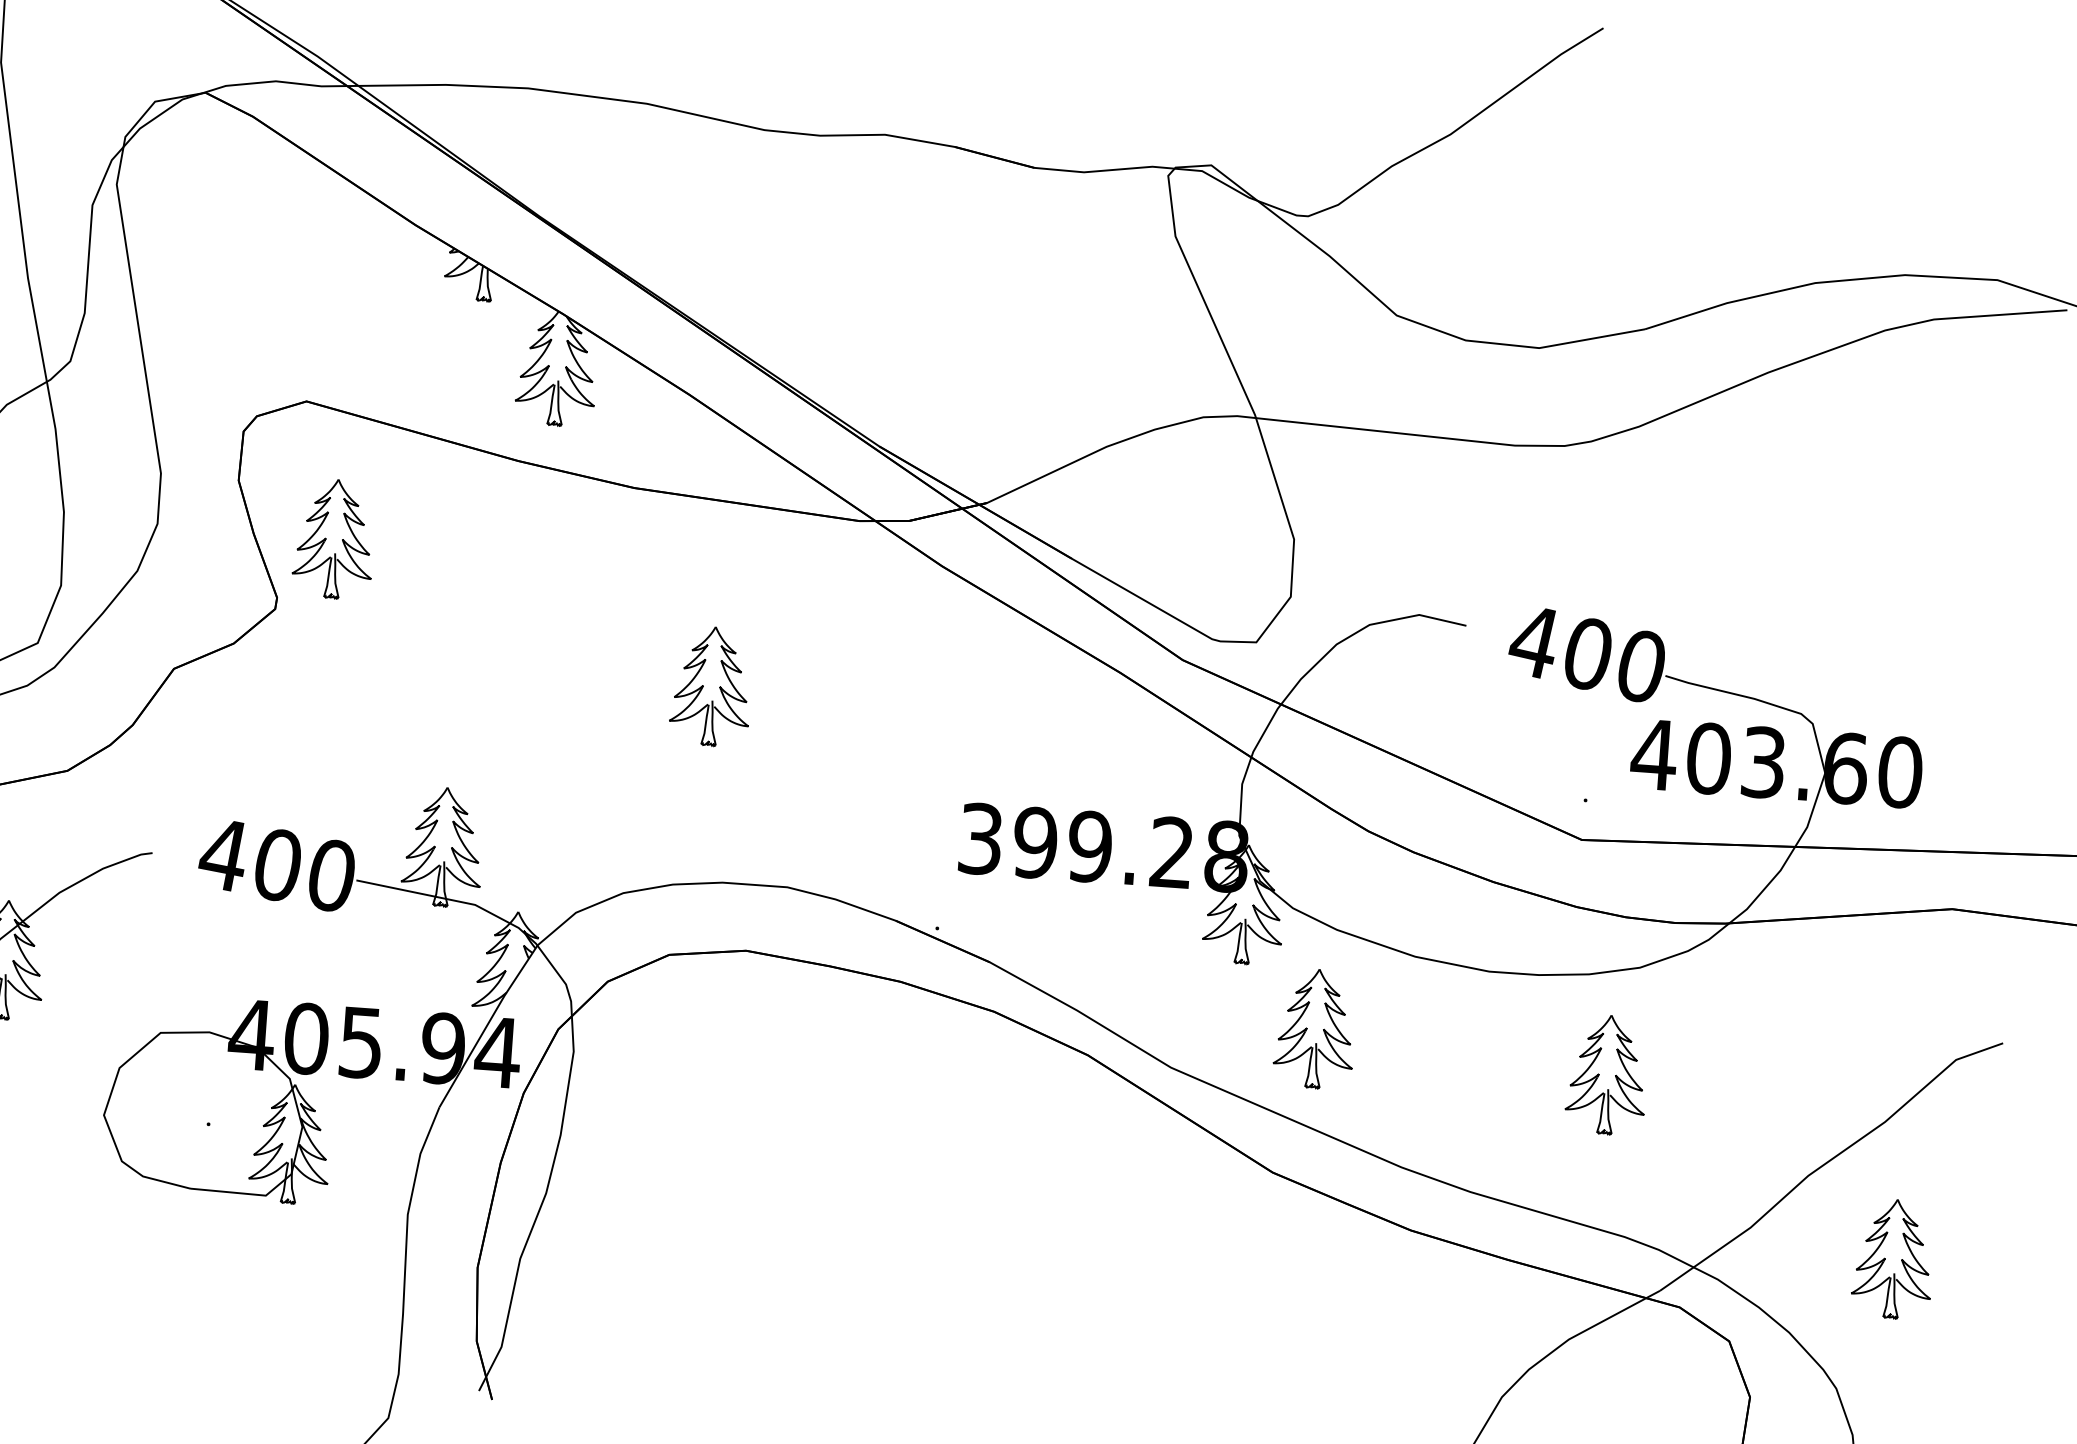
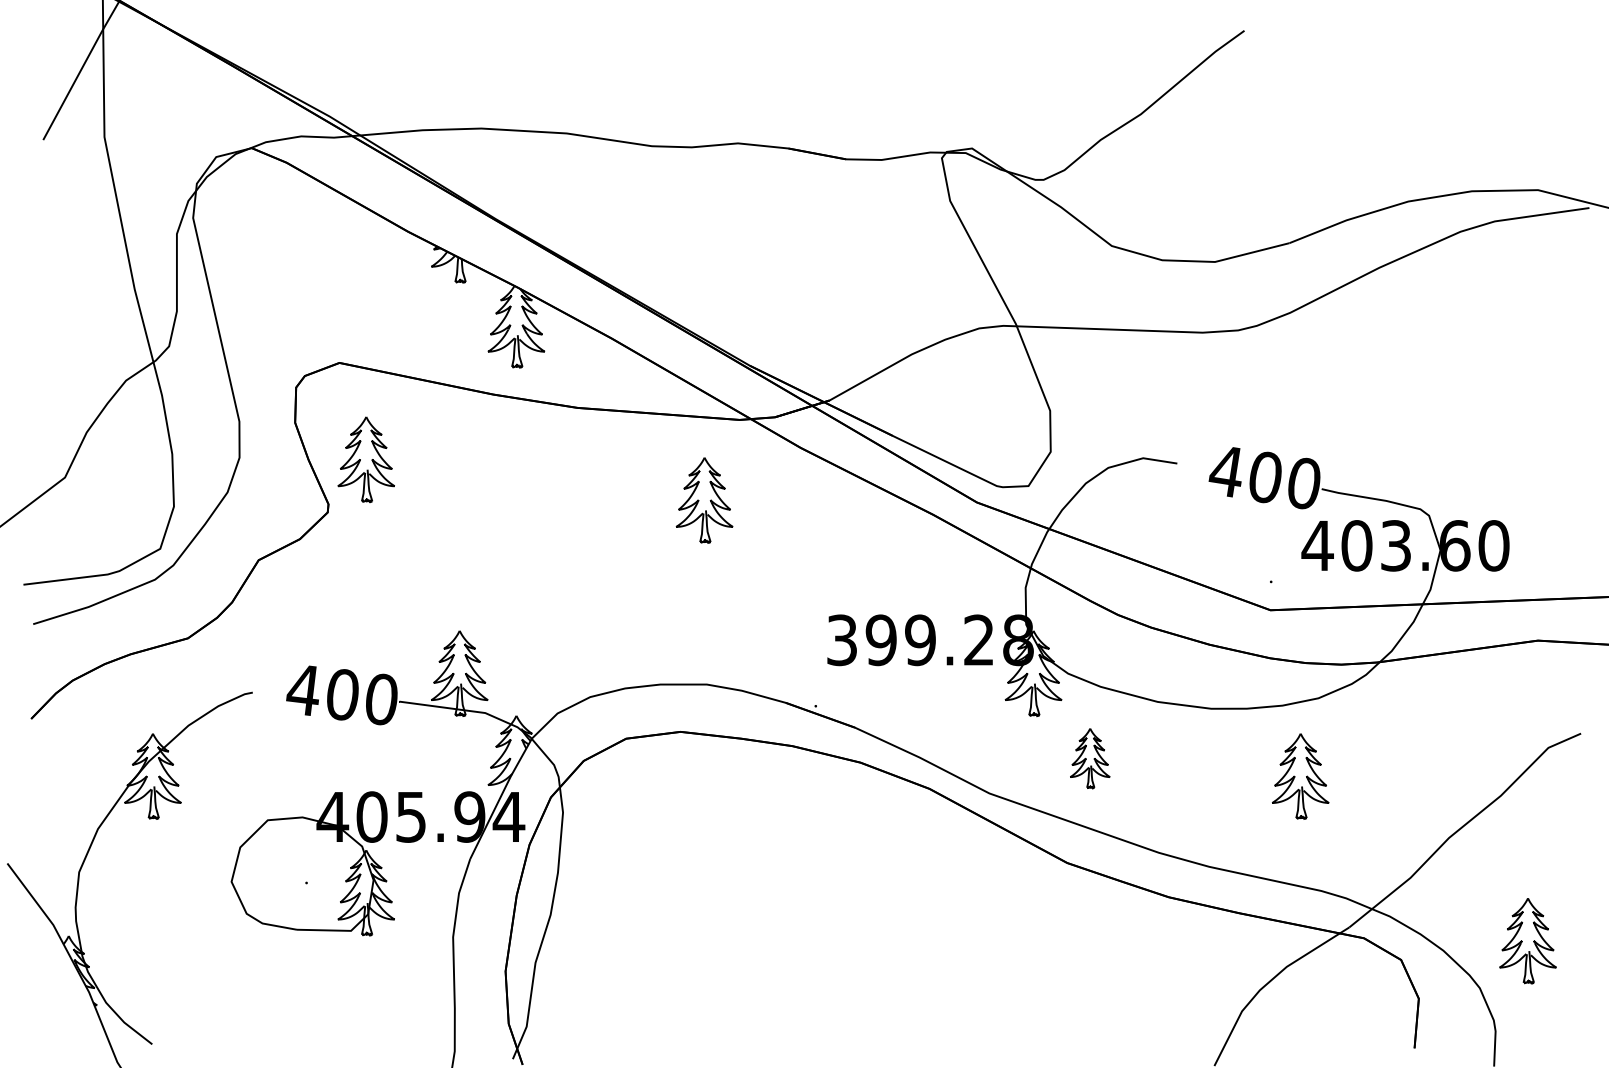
part: (711, 686) -> (704, 500), moved
part: (1314, 1028) -> (1089, 758), size x0.7
part: (1892, 1259) -> (1527, 941), moved

